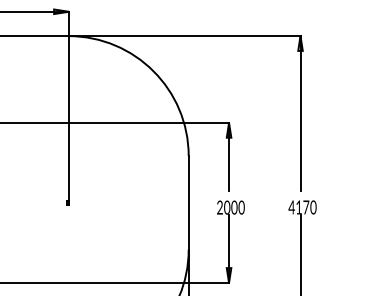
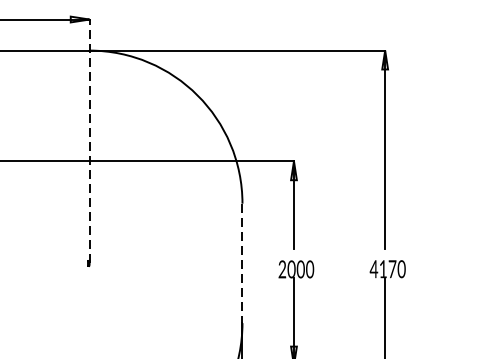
line: (68, 107) -> (89, 141), solid -> dashed
line: (188, 202) -> (242, 262), solid -> dashed

